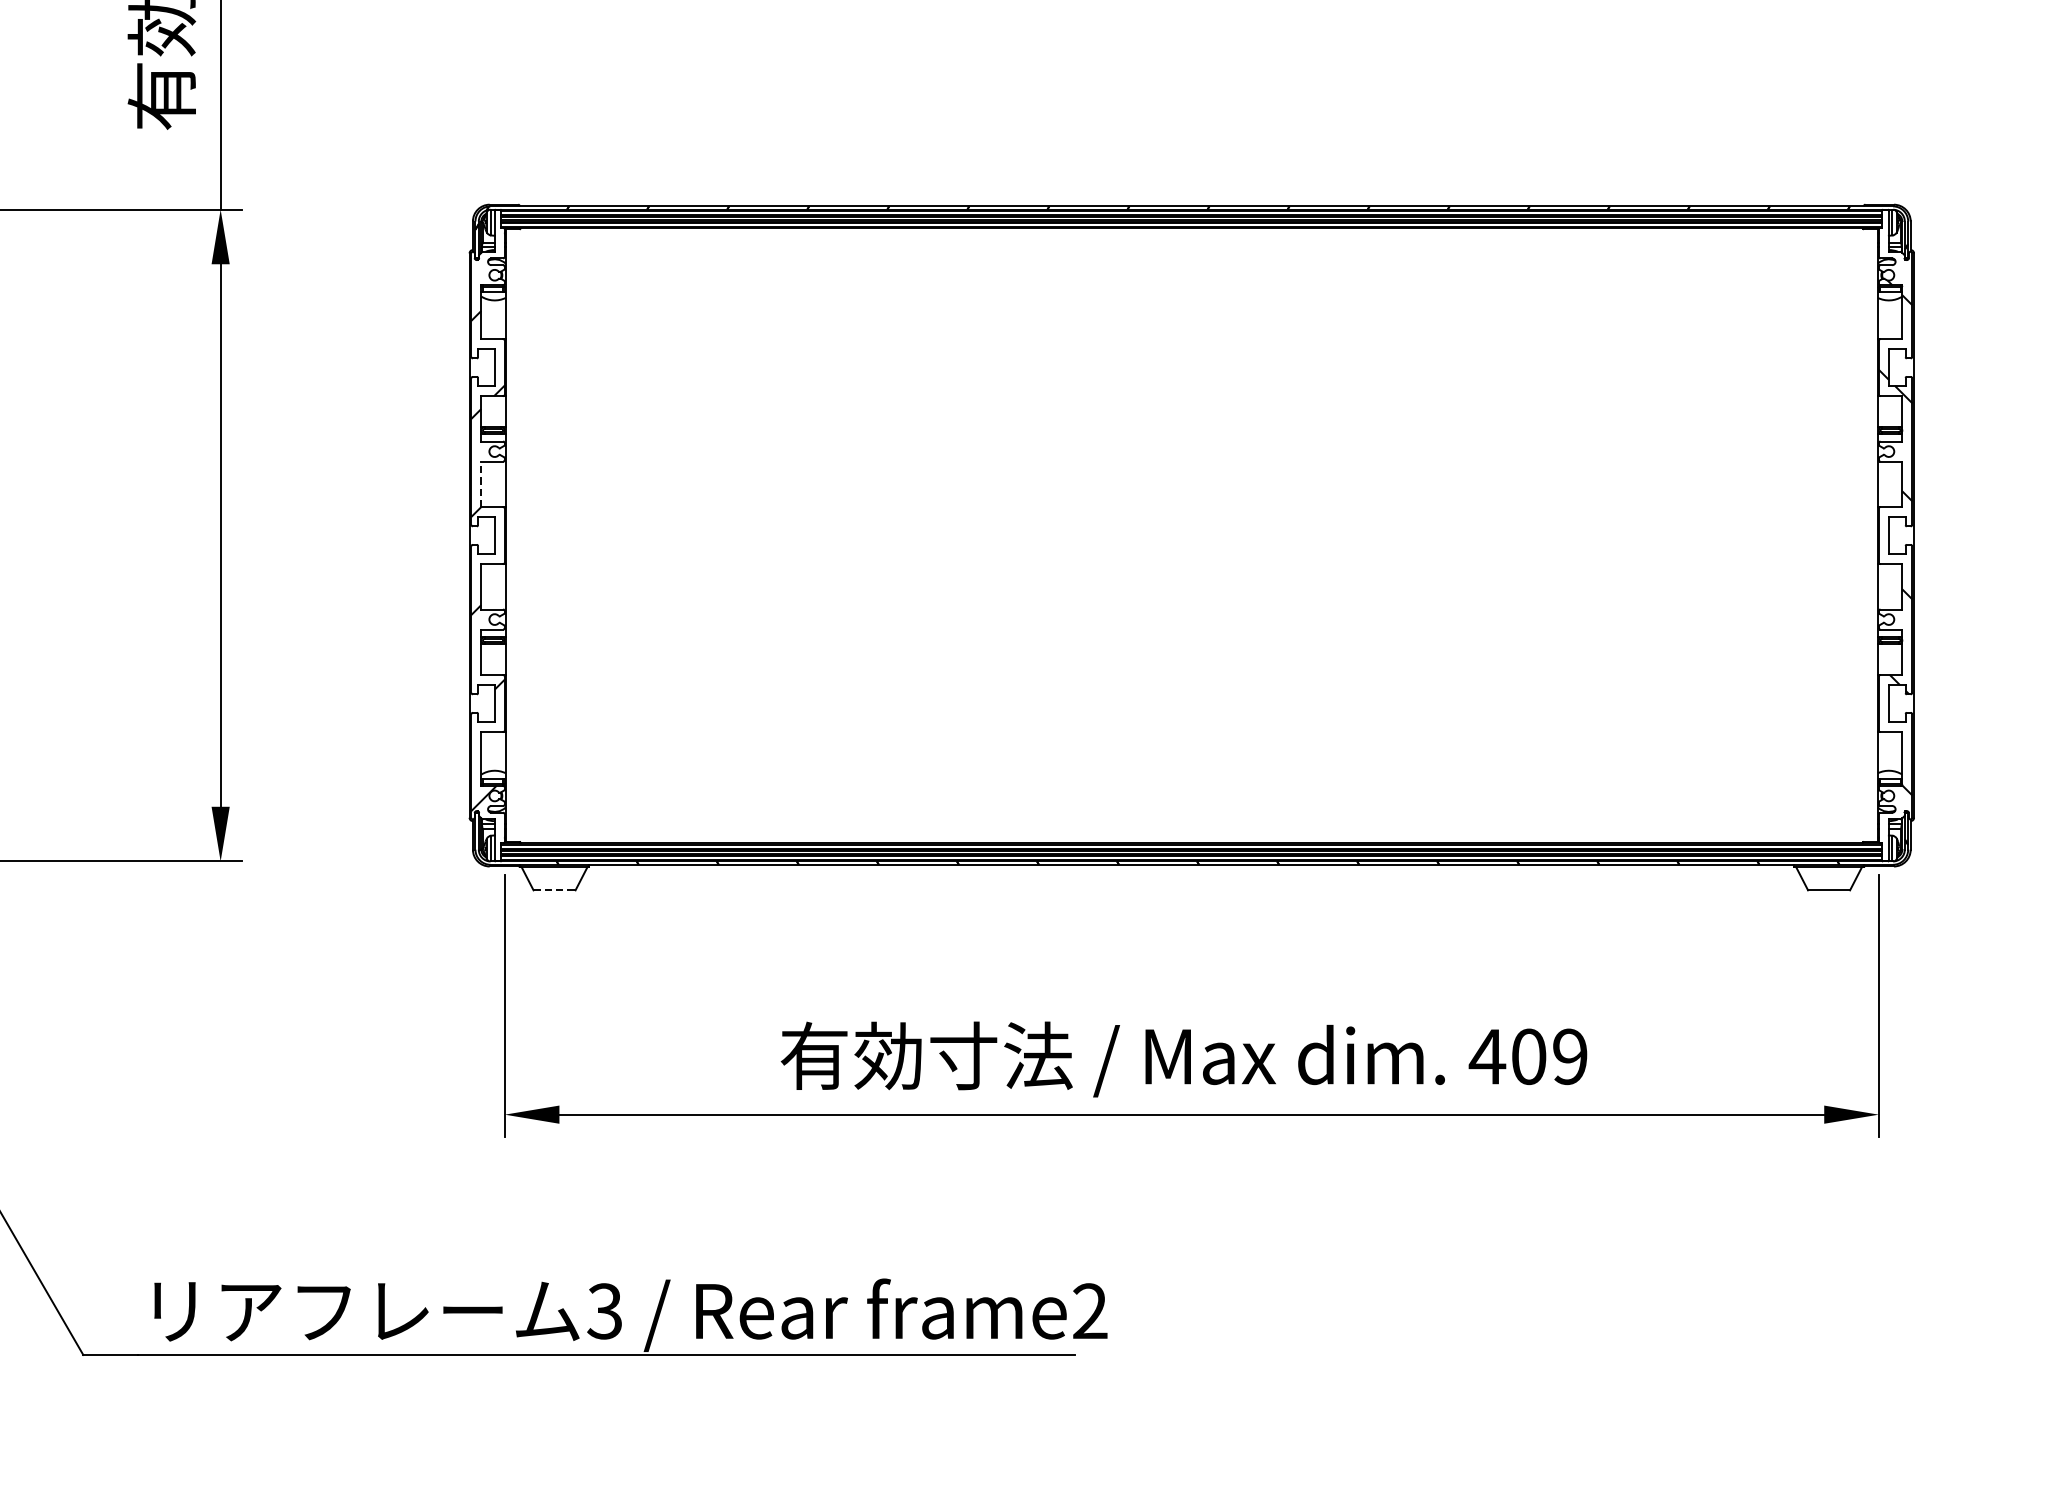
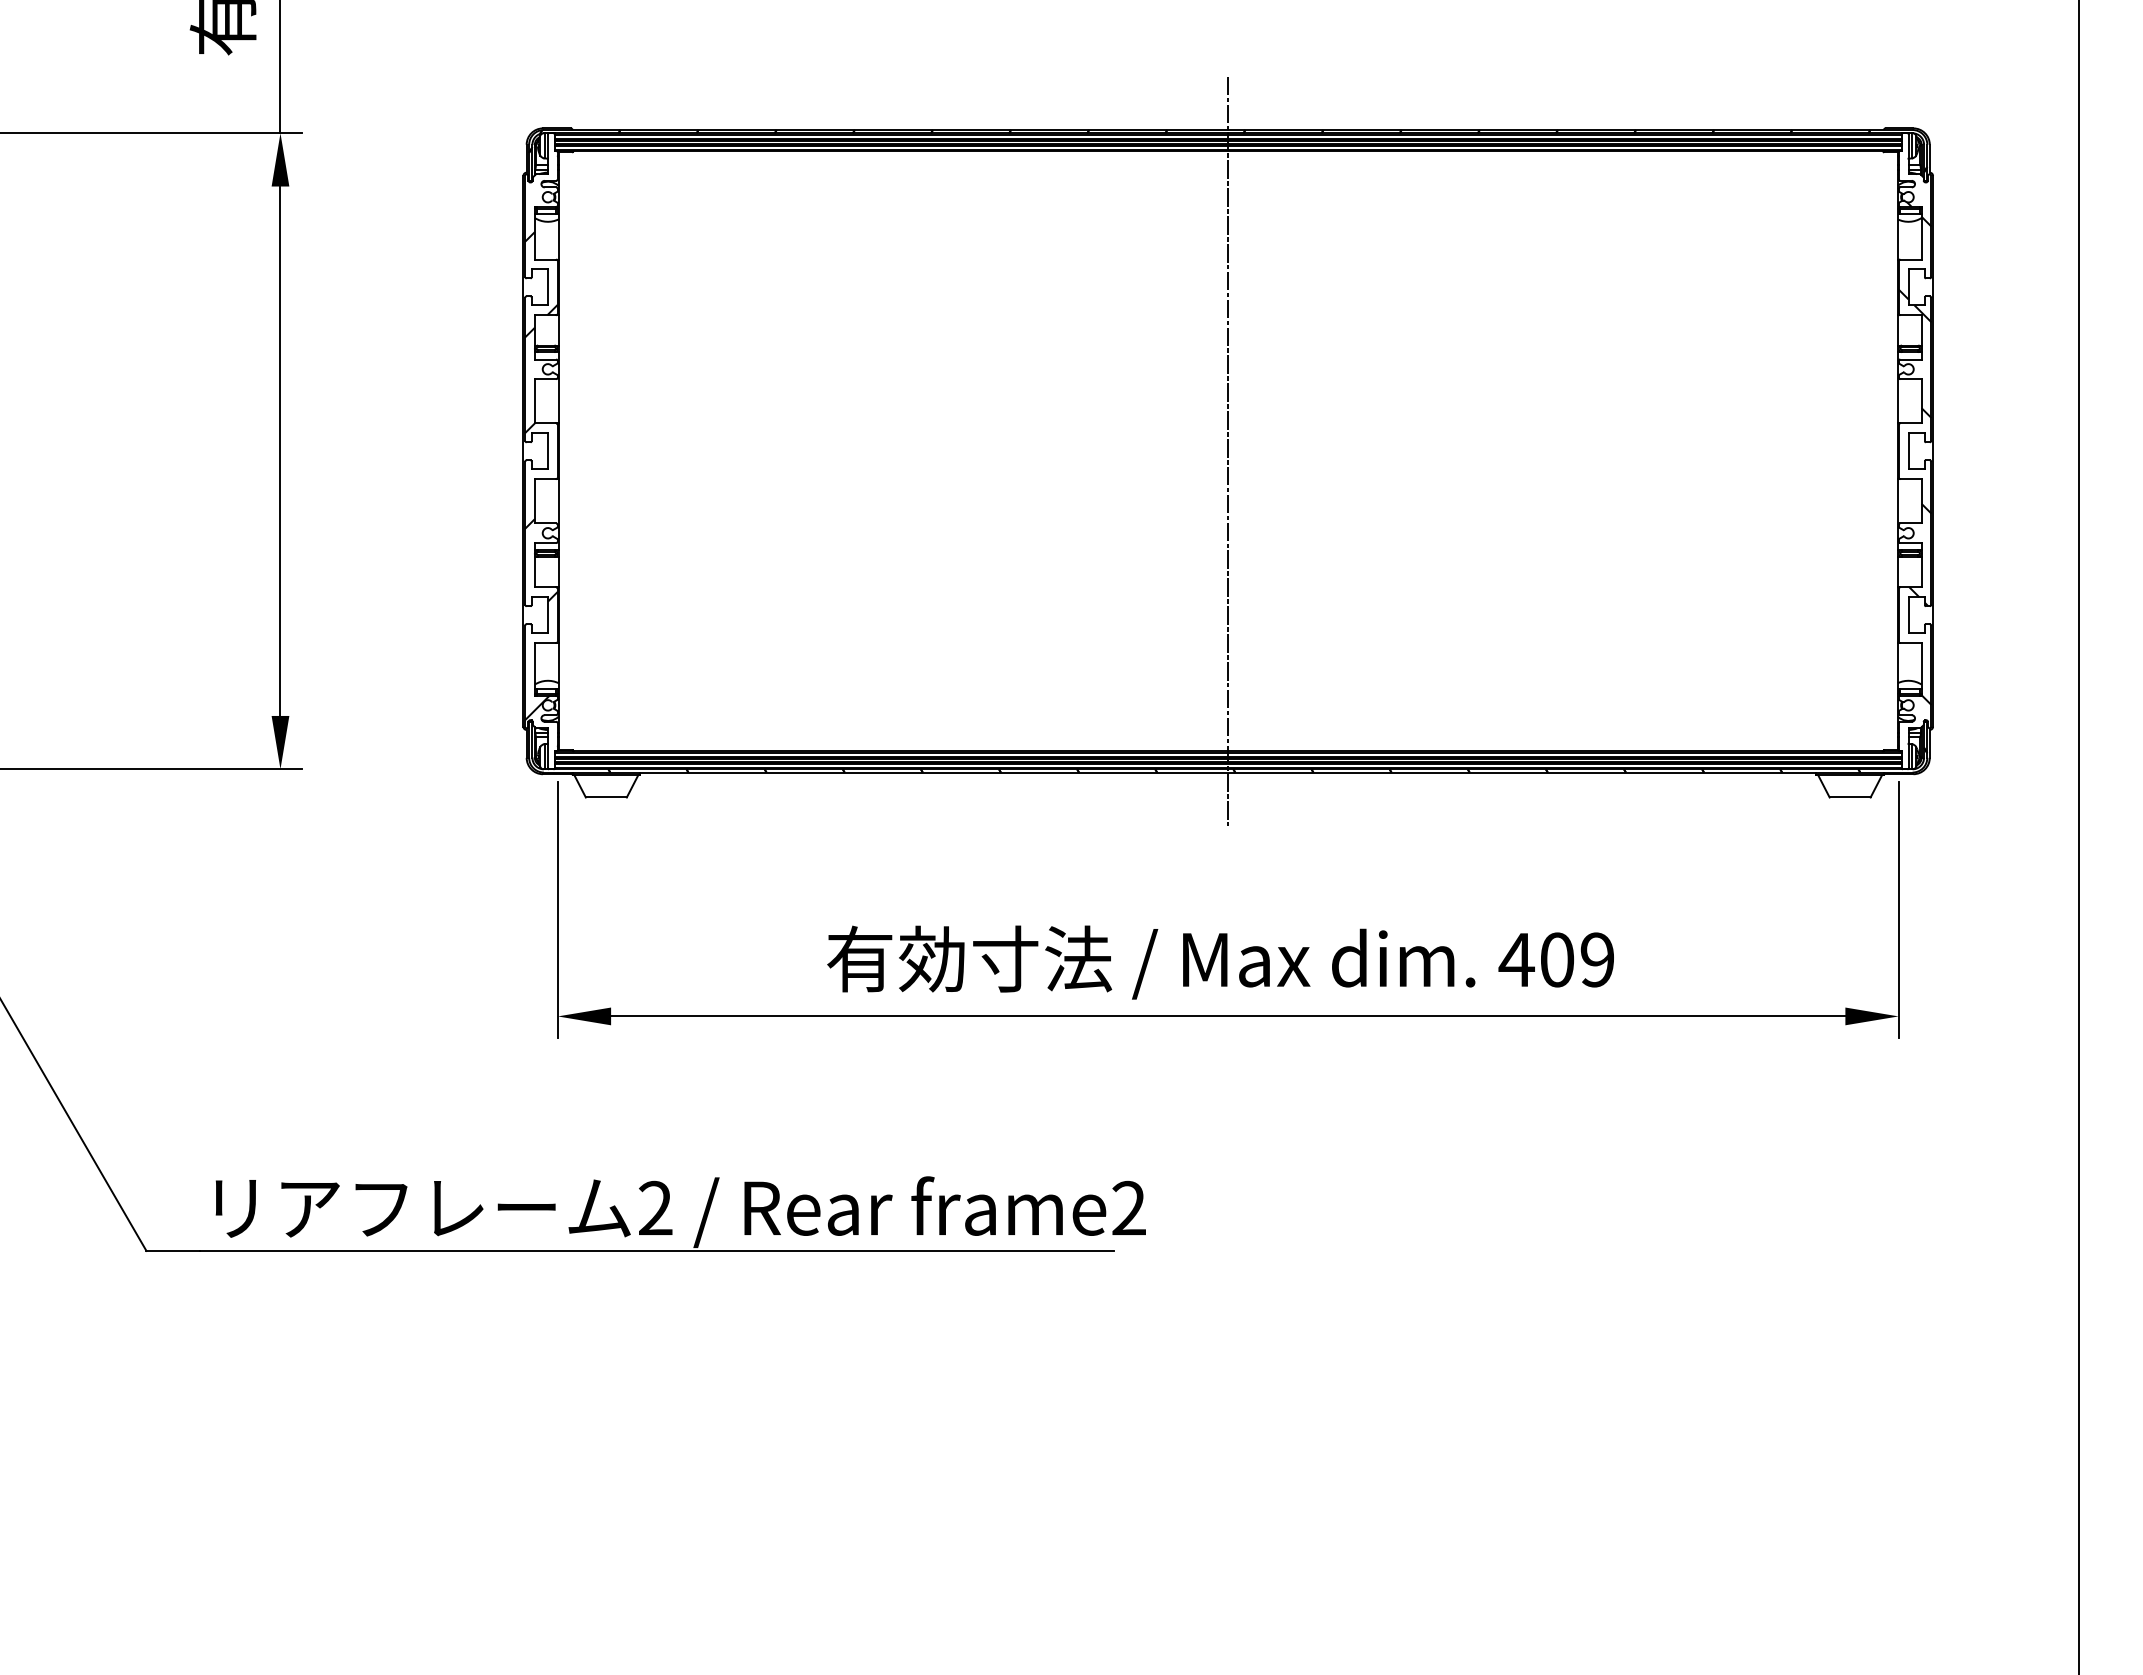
line: (480, 483) -> (534, 400), dashed -> solid
line: (1192, 534) -> (1228, 450), added
line: (554, 890) -> (606, 797), dashed -> solid
text: (604, 1311) -> (655, 1208), 3 -> 2

